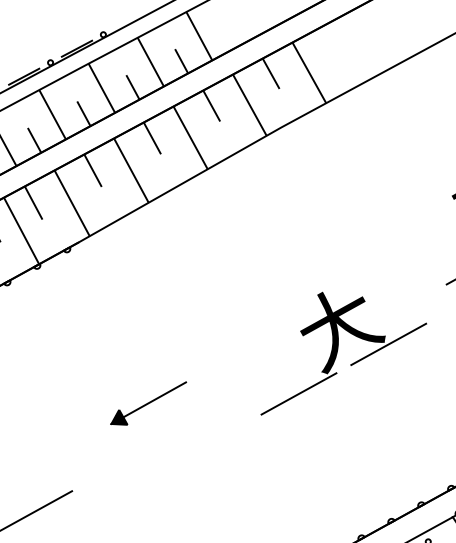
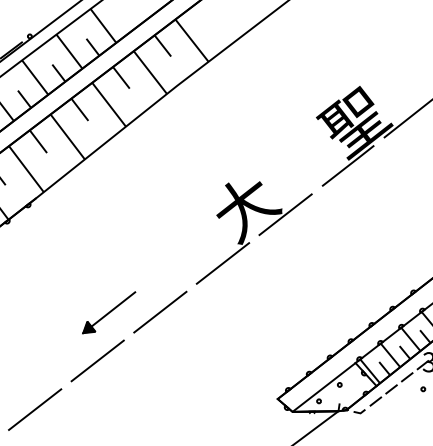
part: (344, 360) -> (253, 232), moved
line: (214, 411) -> (160, 311), added
line: (124, 461) -> (97, 360), added

